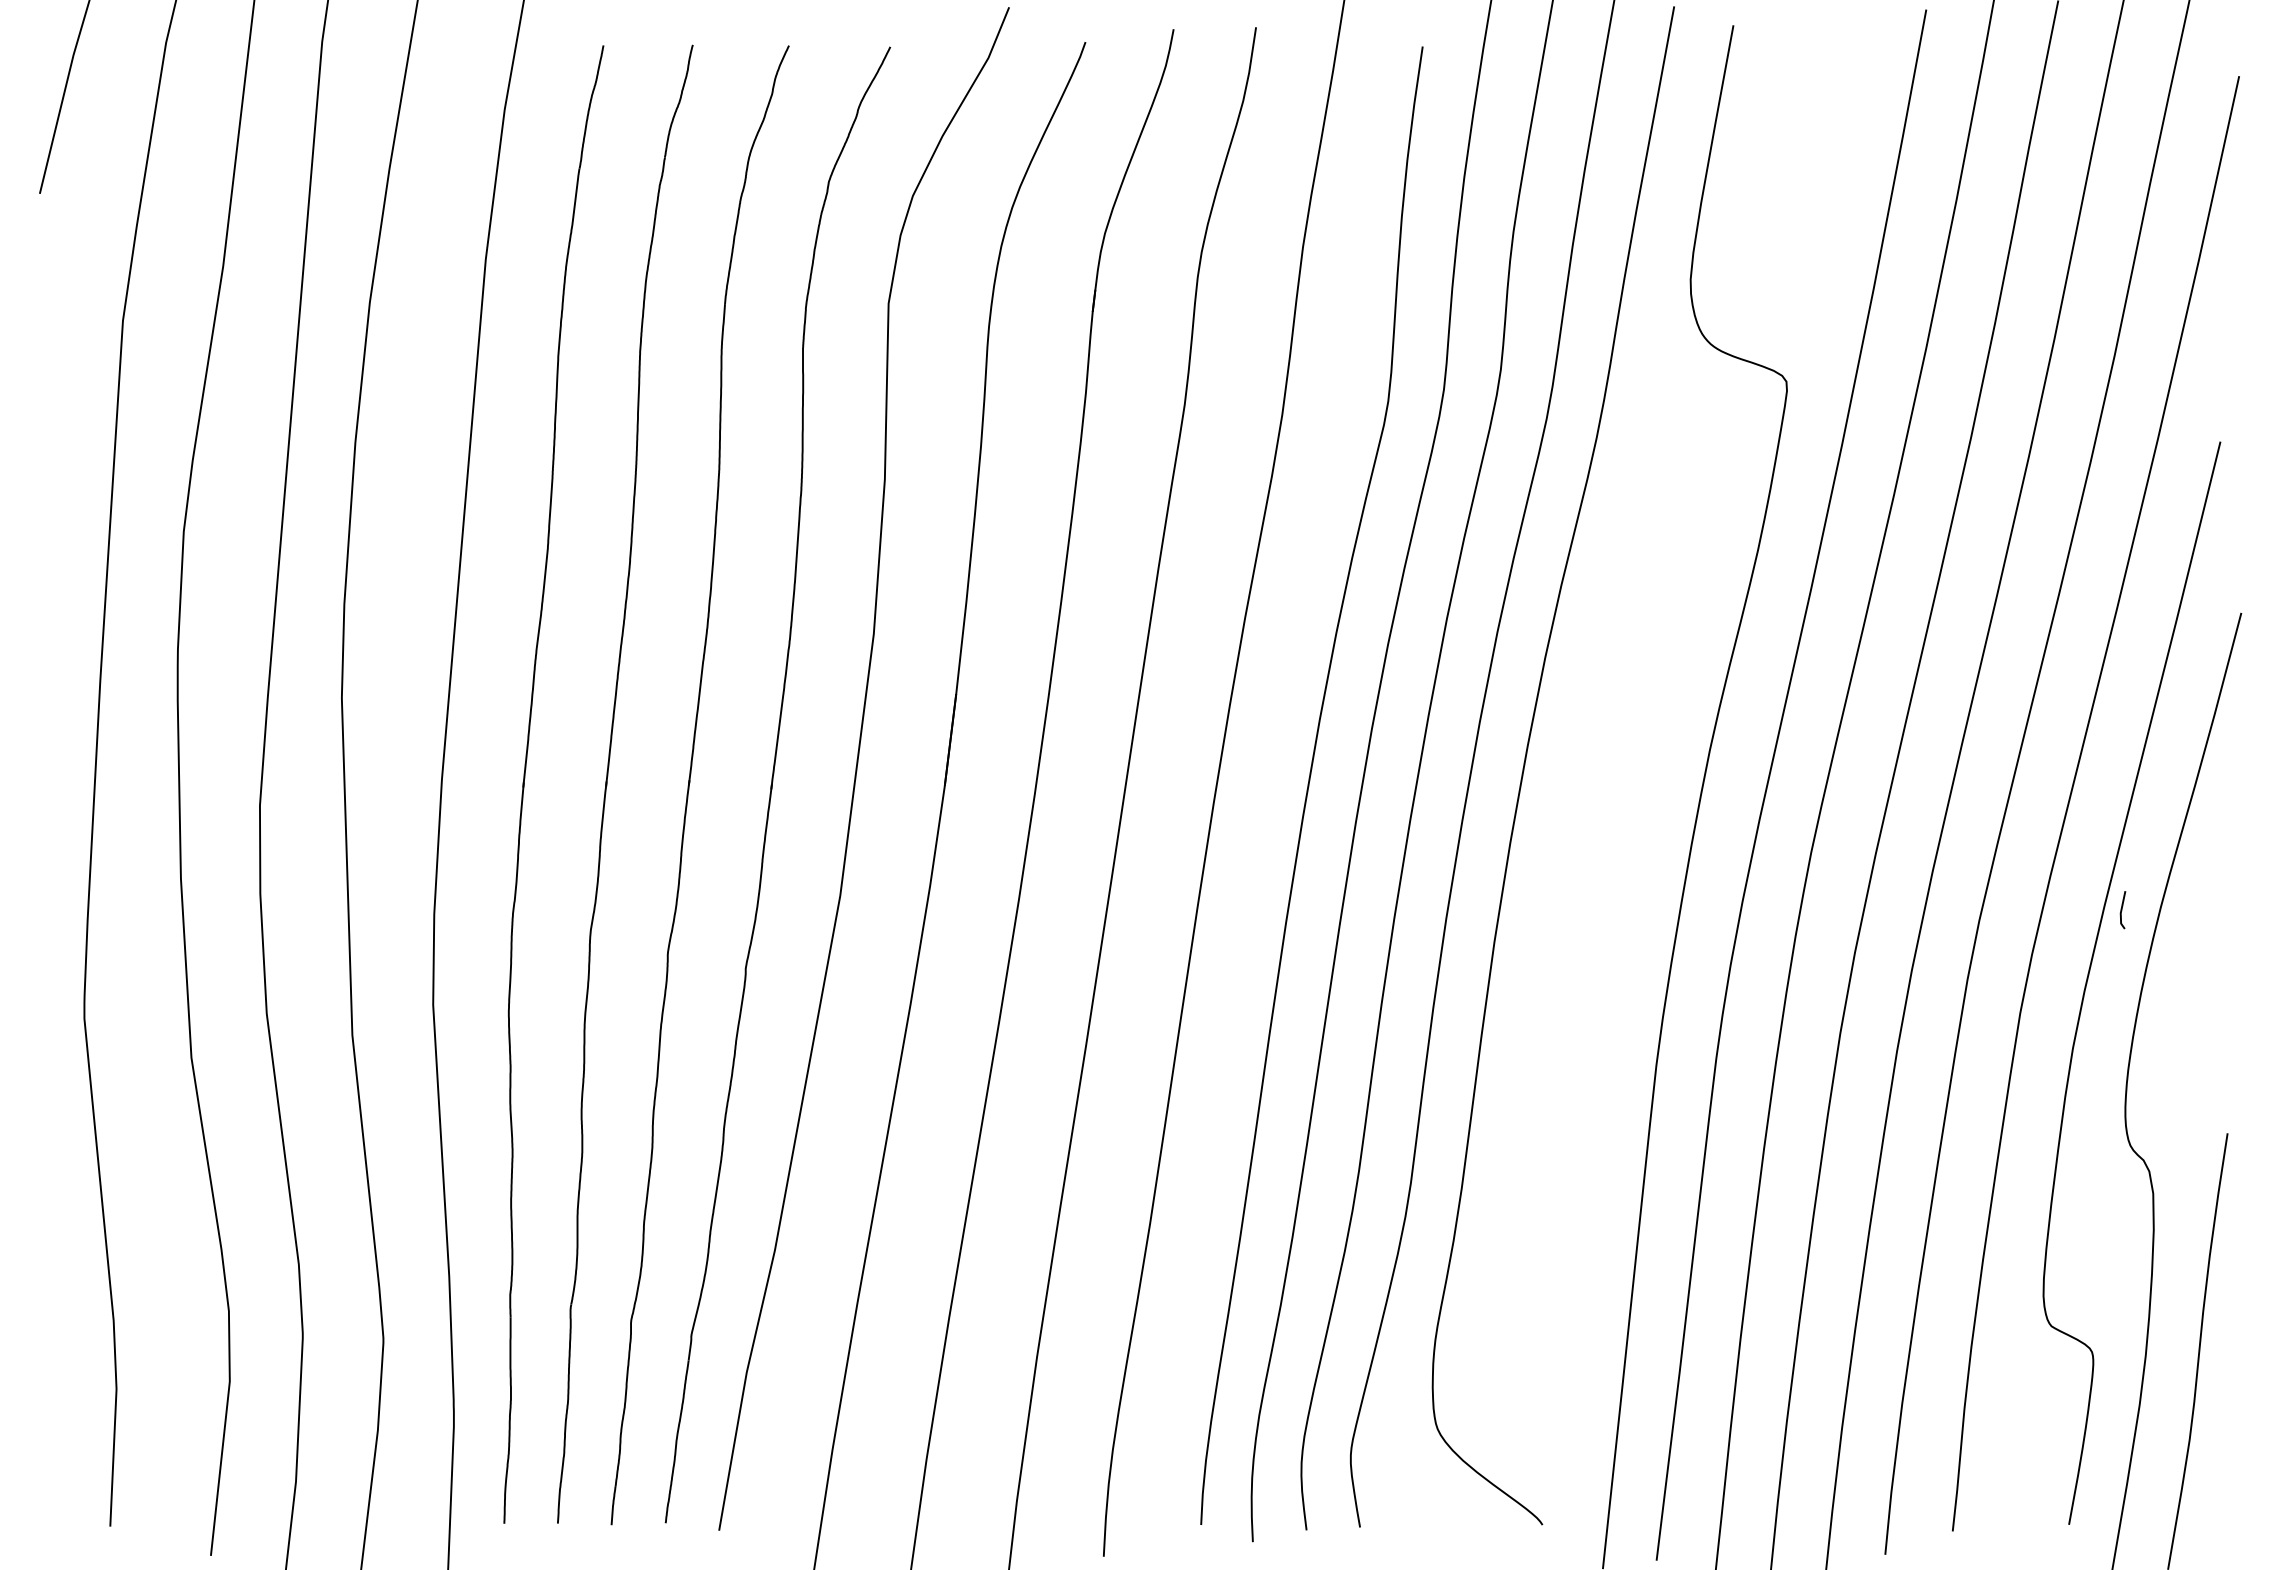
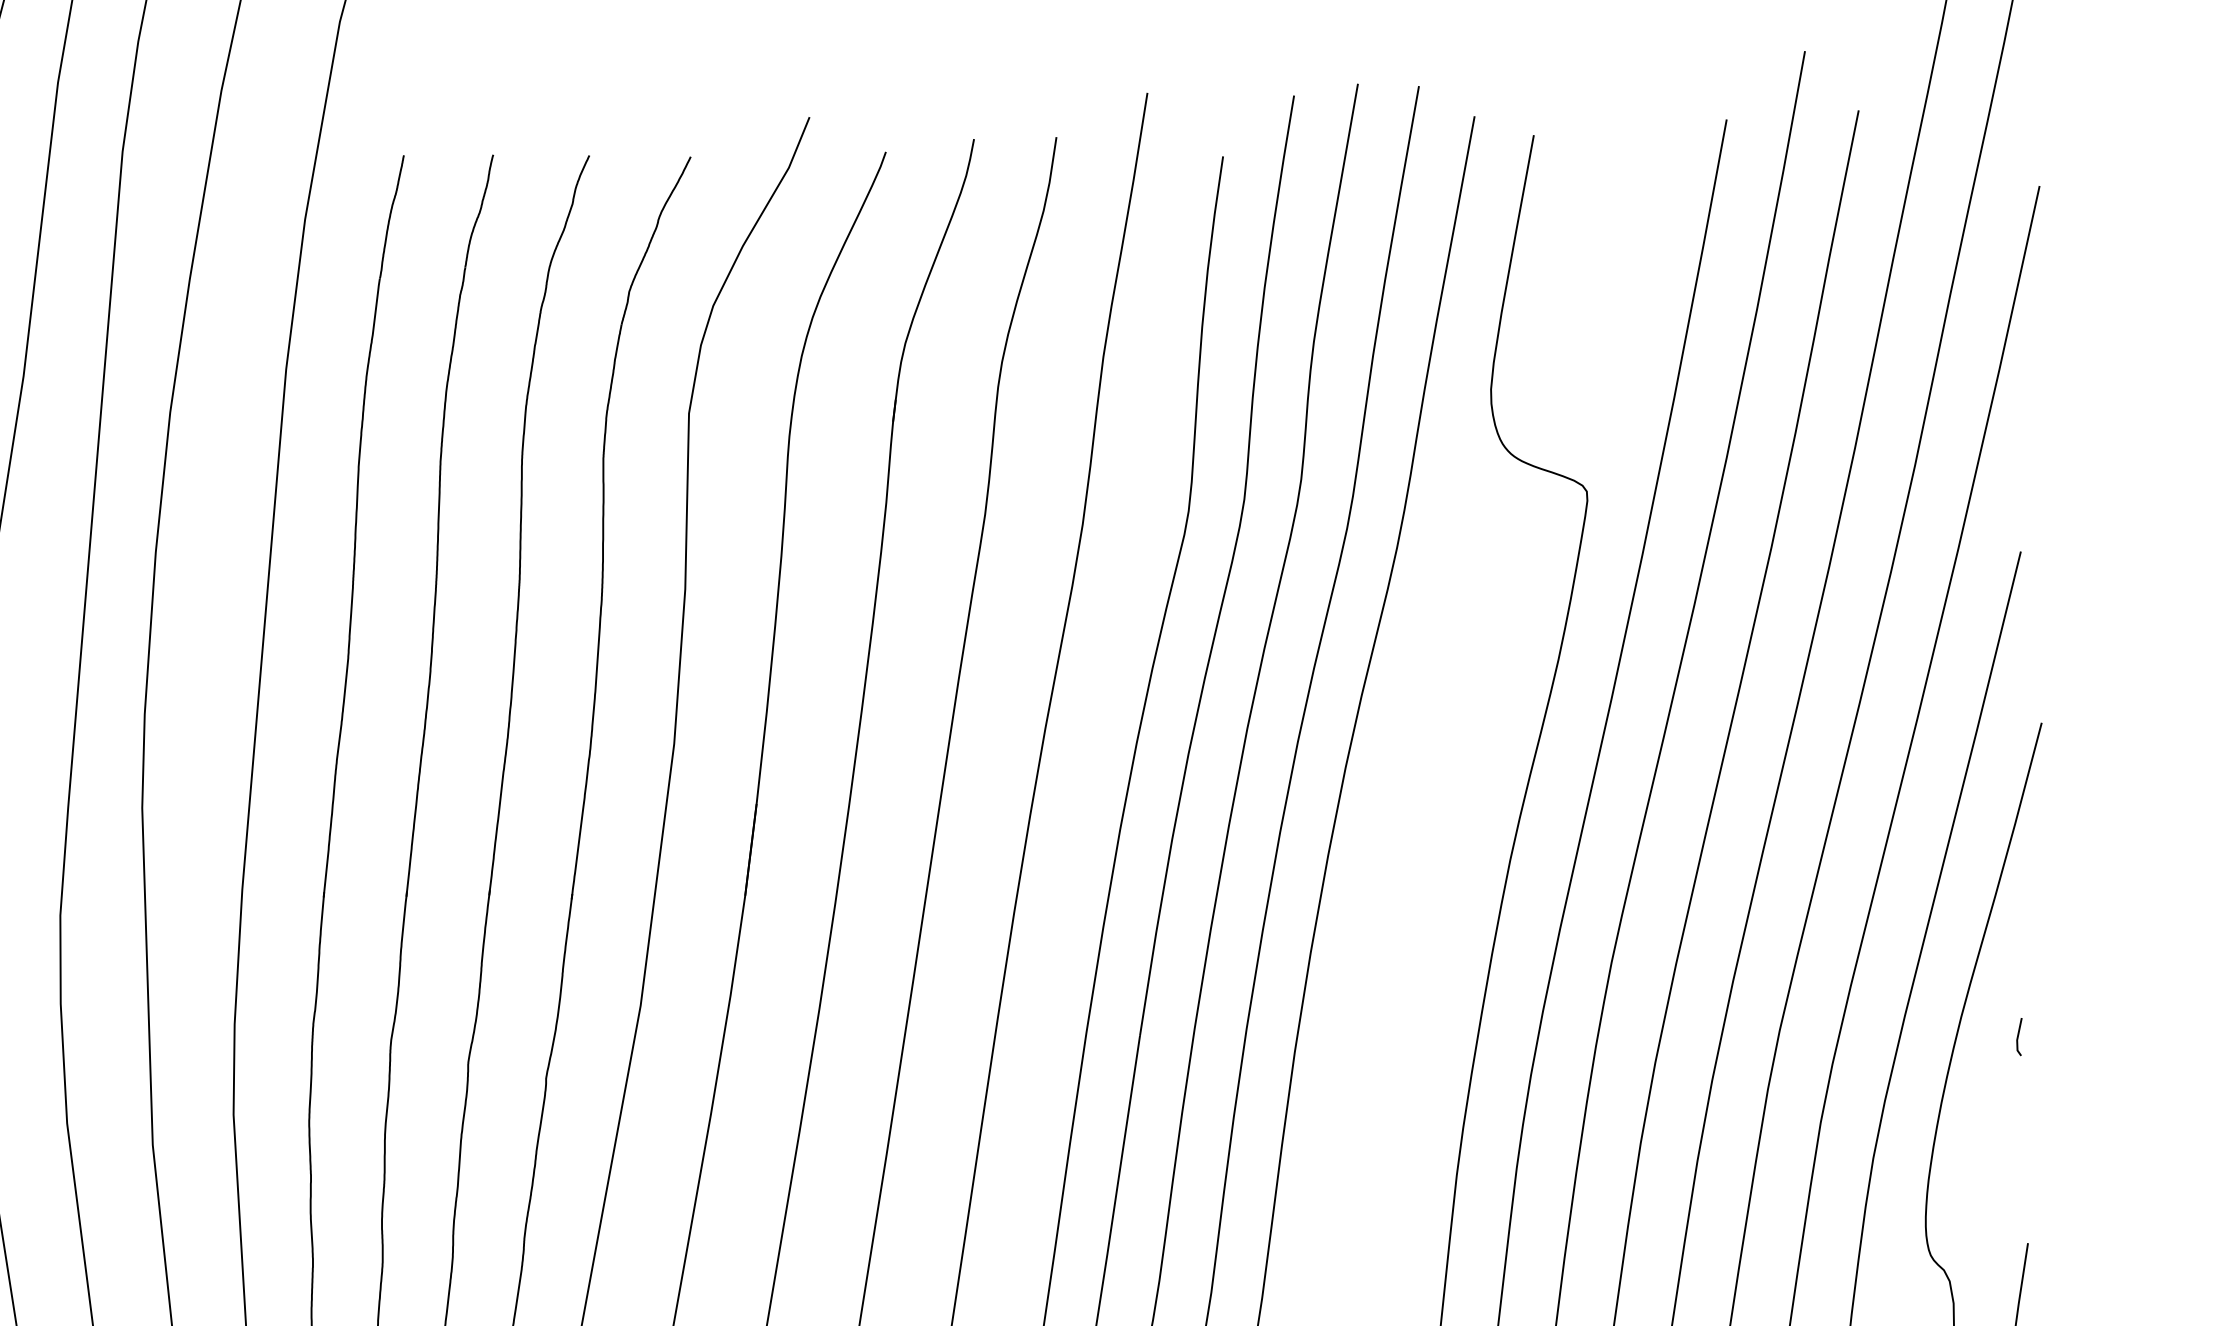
line: (2122, 910) -> (2018, 1037), moved

